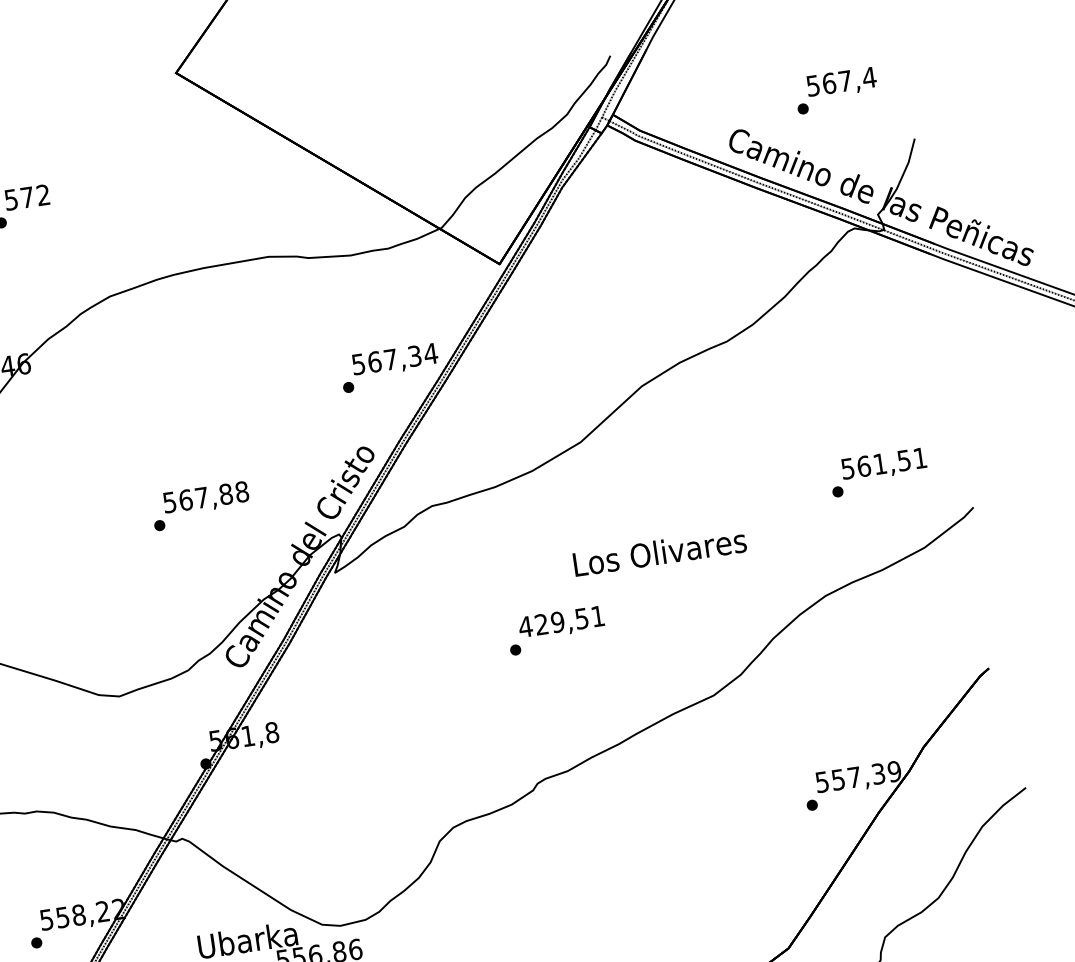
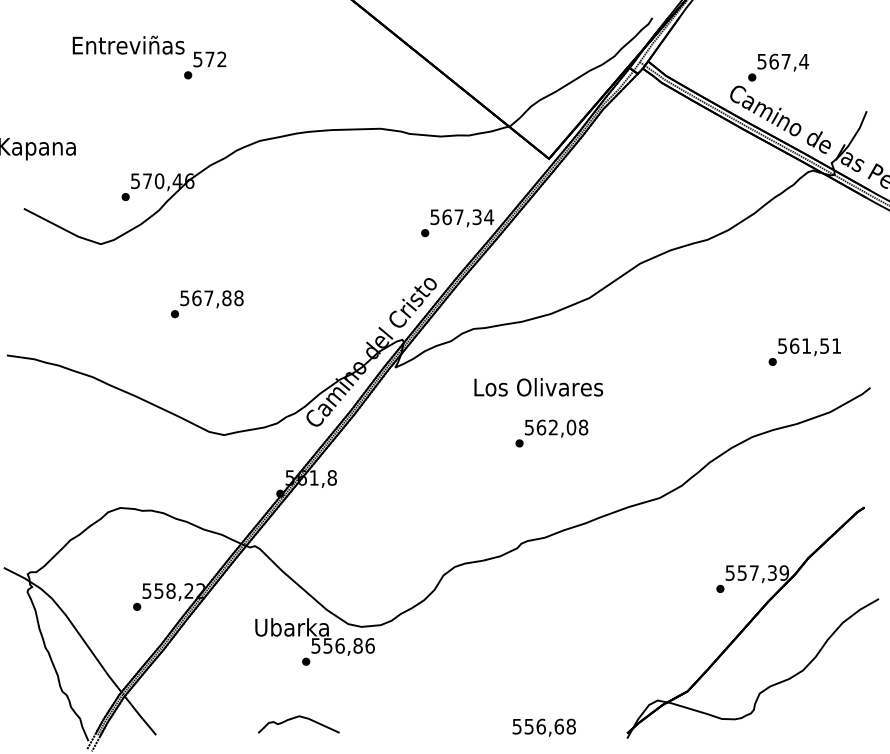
text: (836, 90) -> (778, 67), moved
text: (201, 506) -> (207, 304), moved
text: (659, 552) -> (538, 387), moved
text: (561, 621) -> (556, 427), 429,51 -> 562,08

